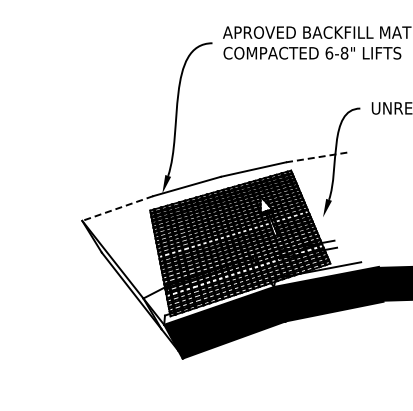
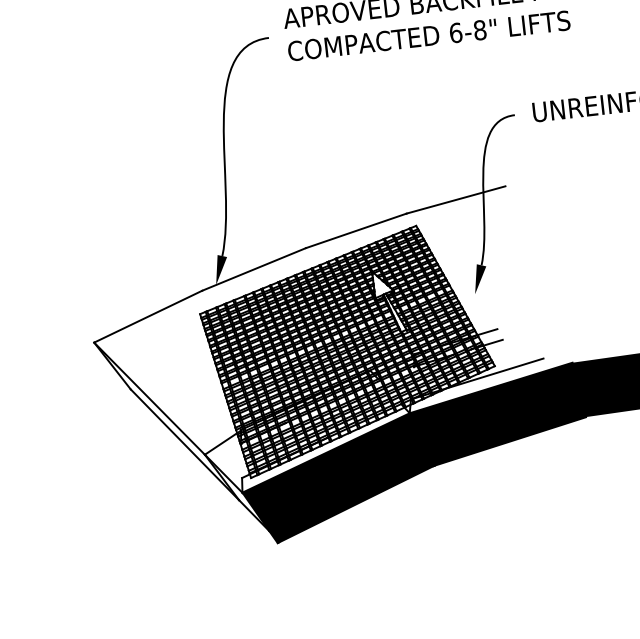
line: (318, 157) -> (457, 200), dashed -> solid
line: (117, 208) -> (147, 316), dashed -> solid

